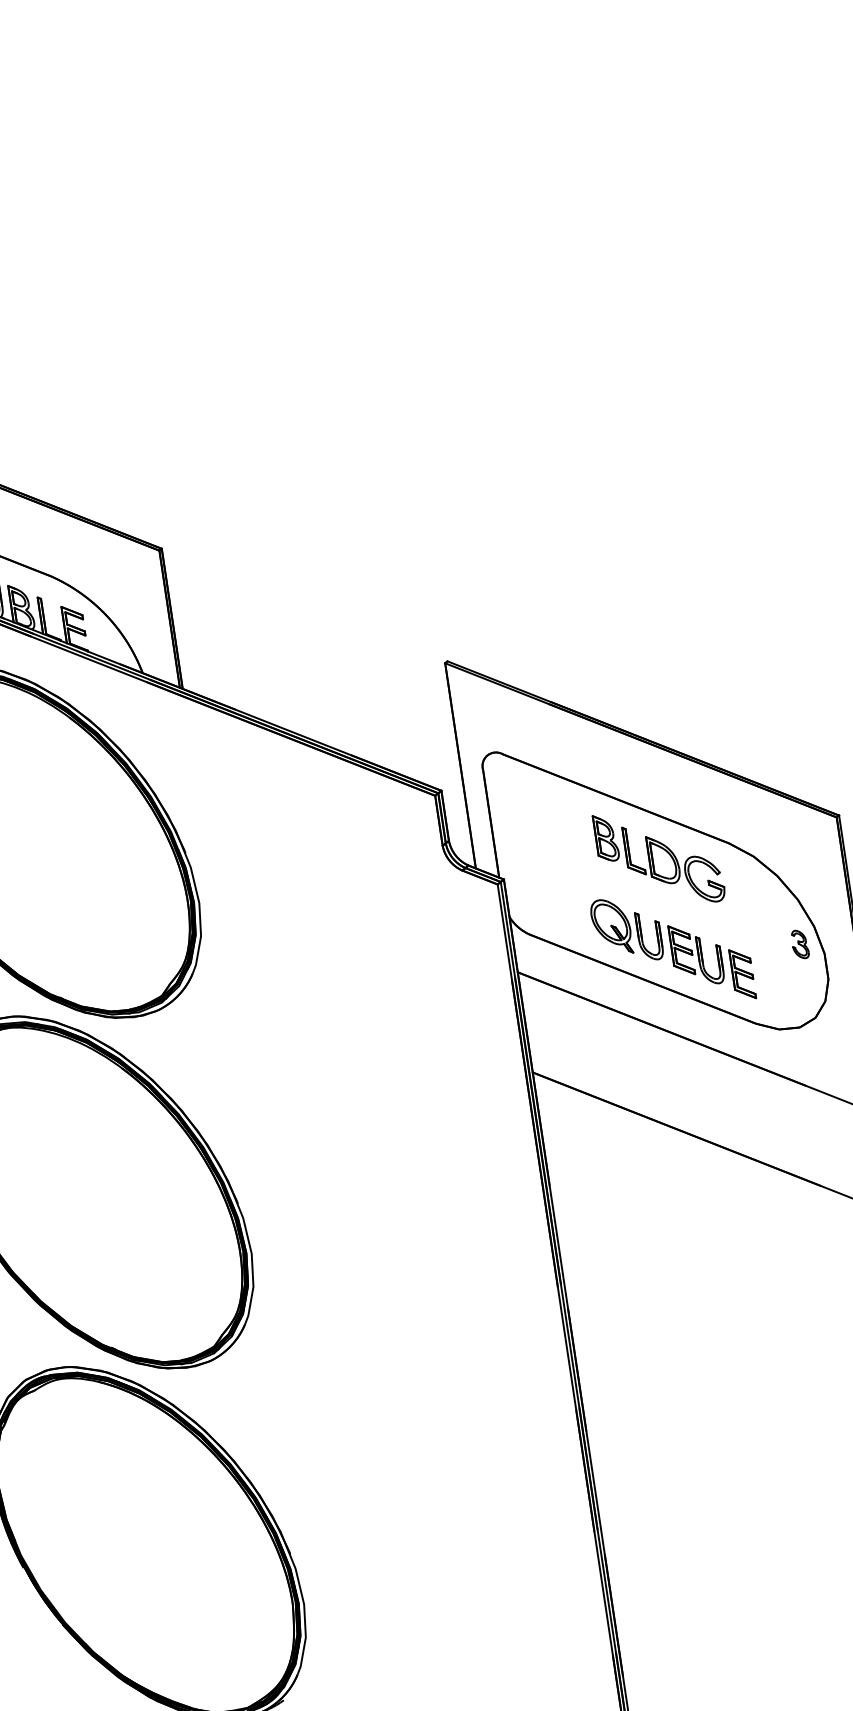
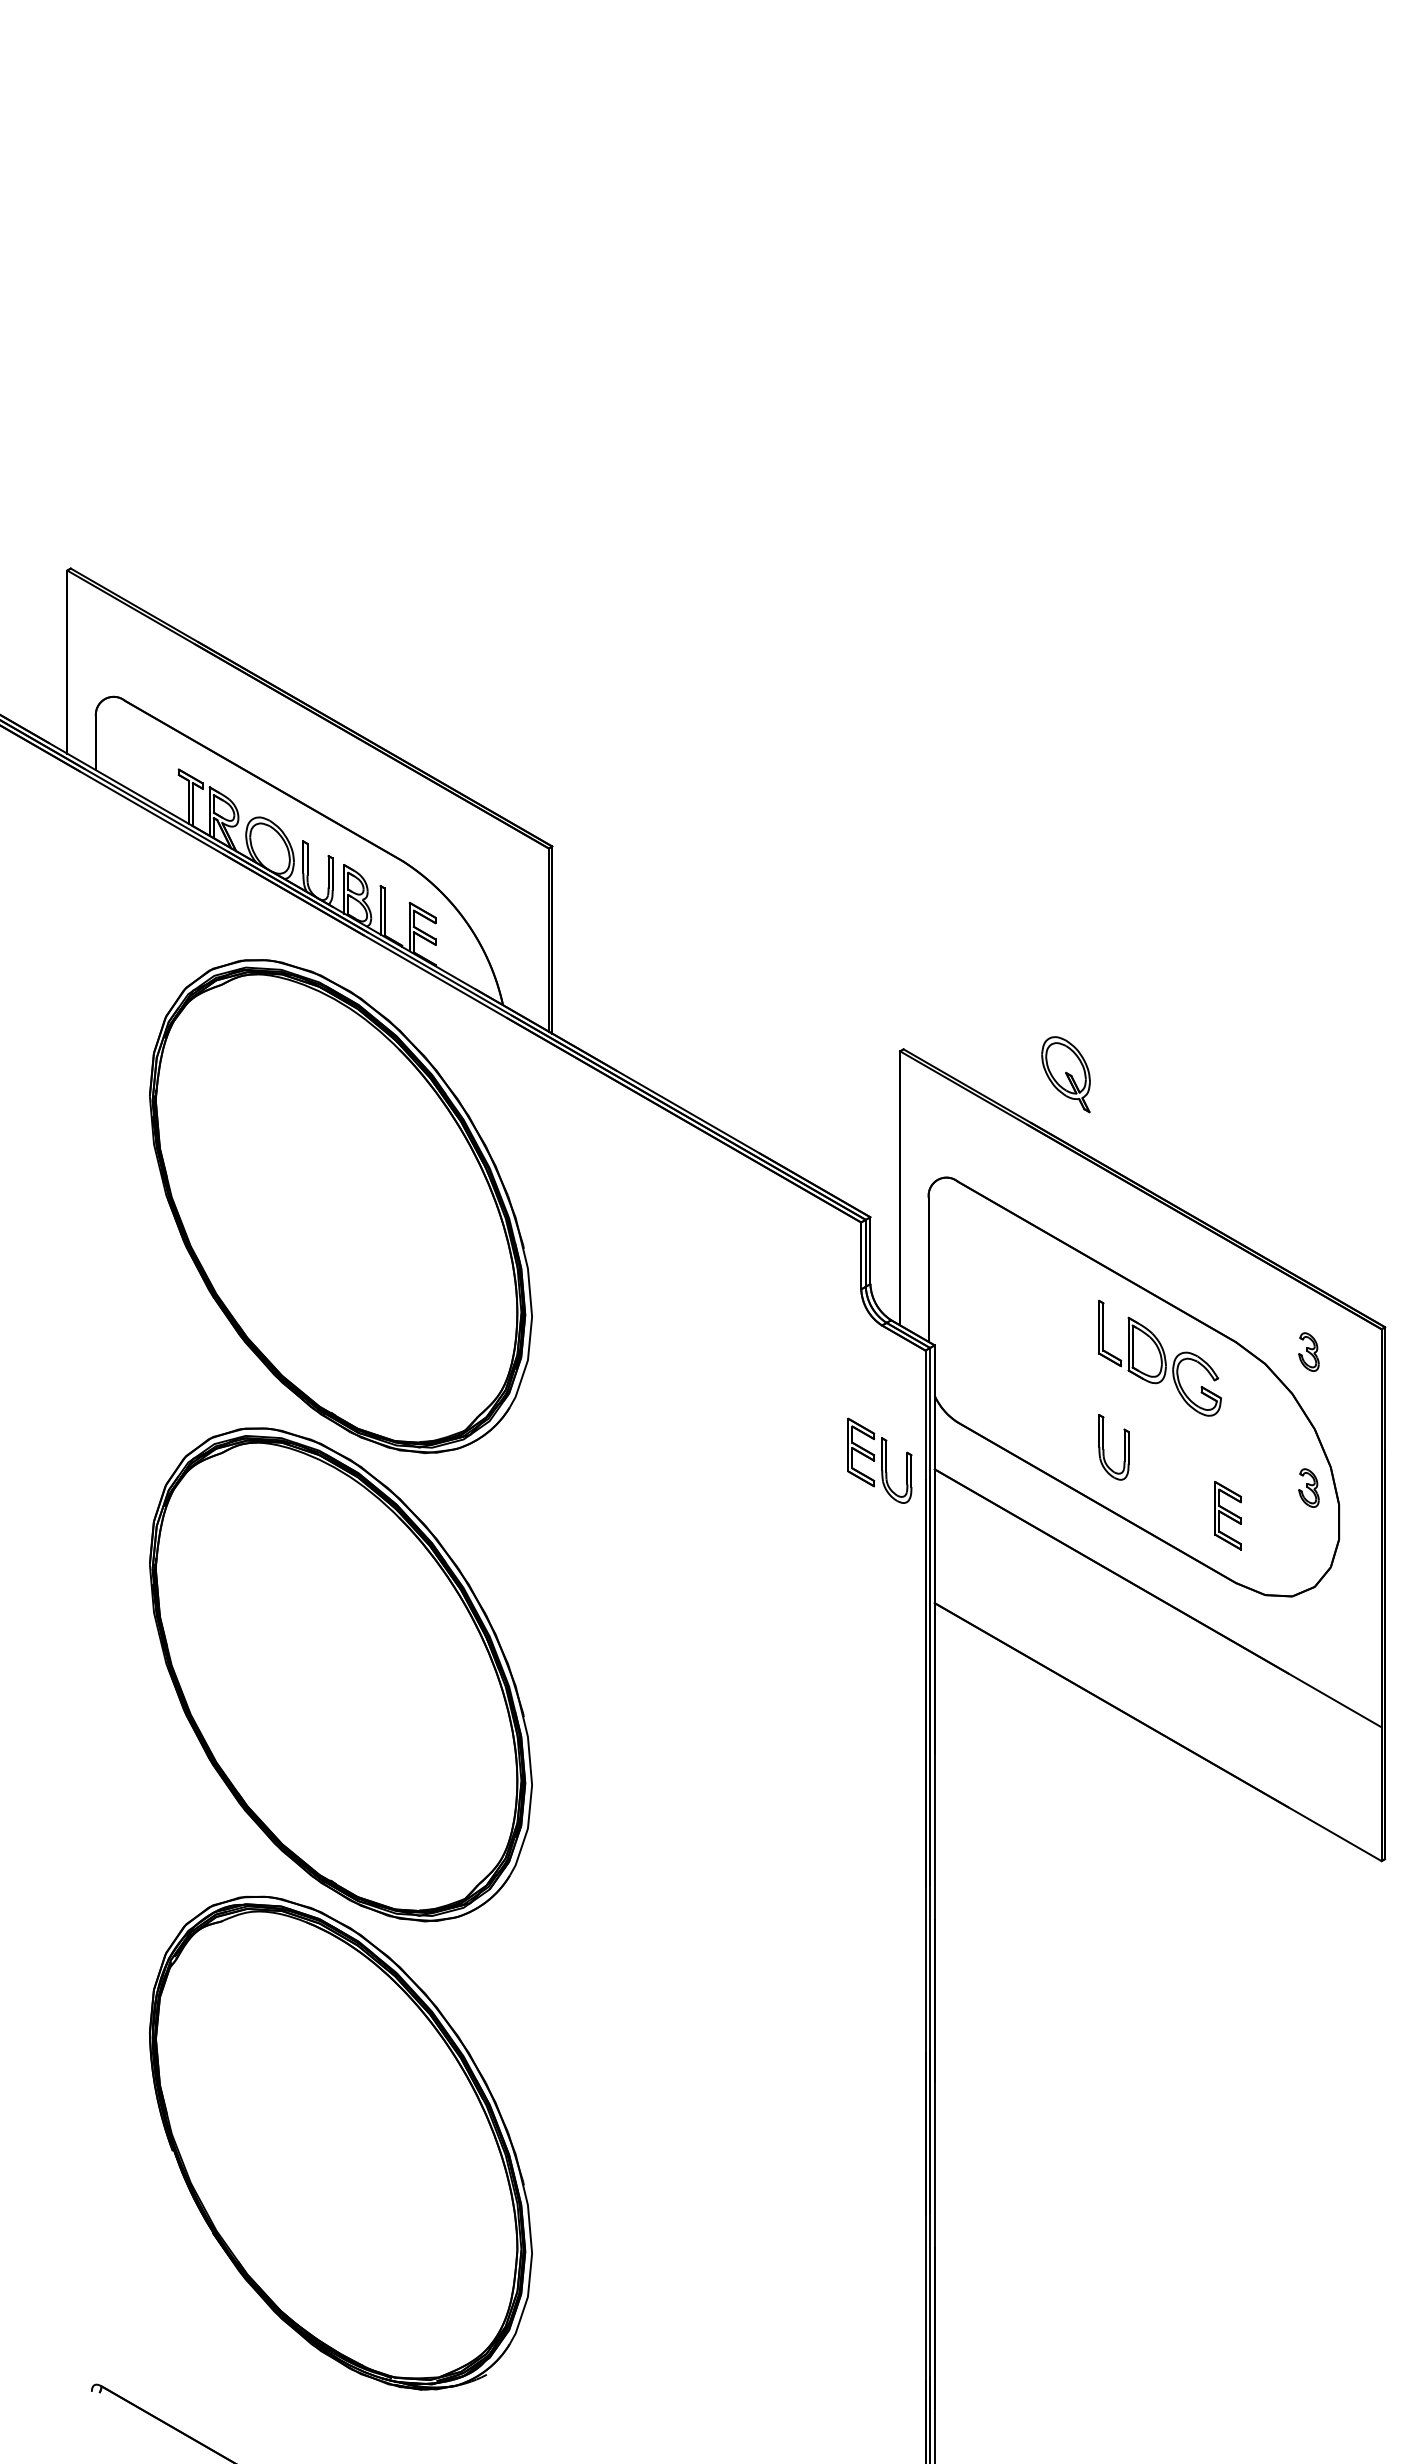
part: (606, 838) -> (1076, 1311), removed
part: (784, 842) -> (1308, 1351), added
part: (611, 927) -> (1065, 1074), moved
part: (696, 954) -> (879, 1460), moved

